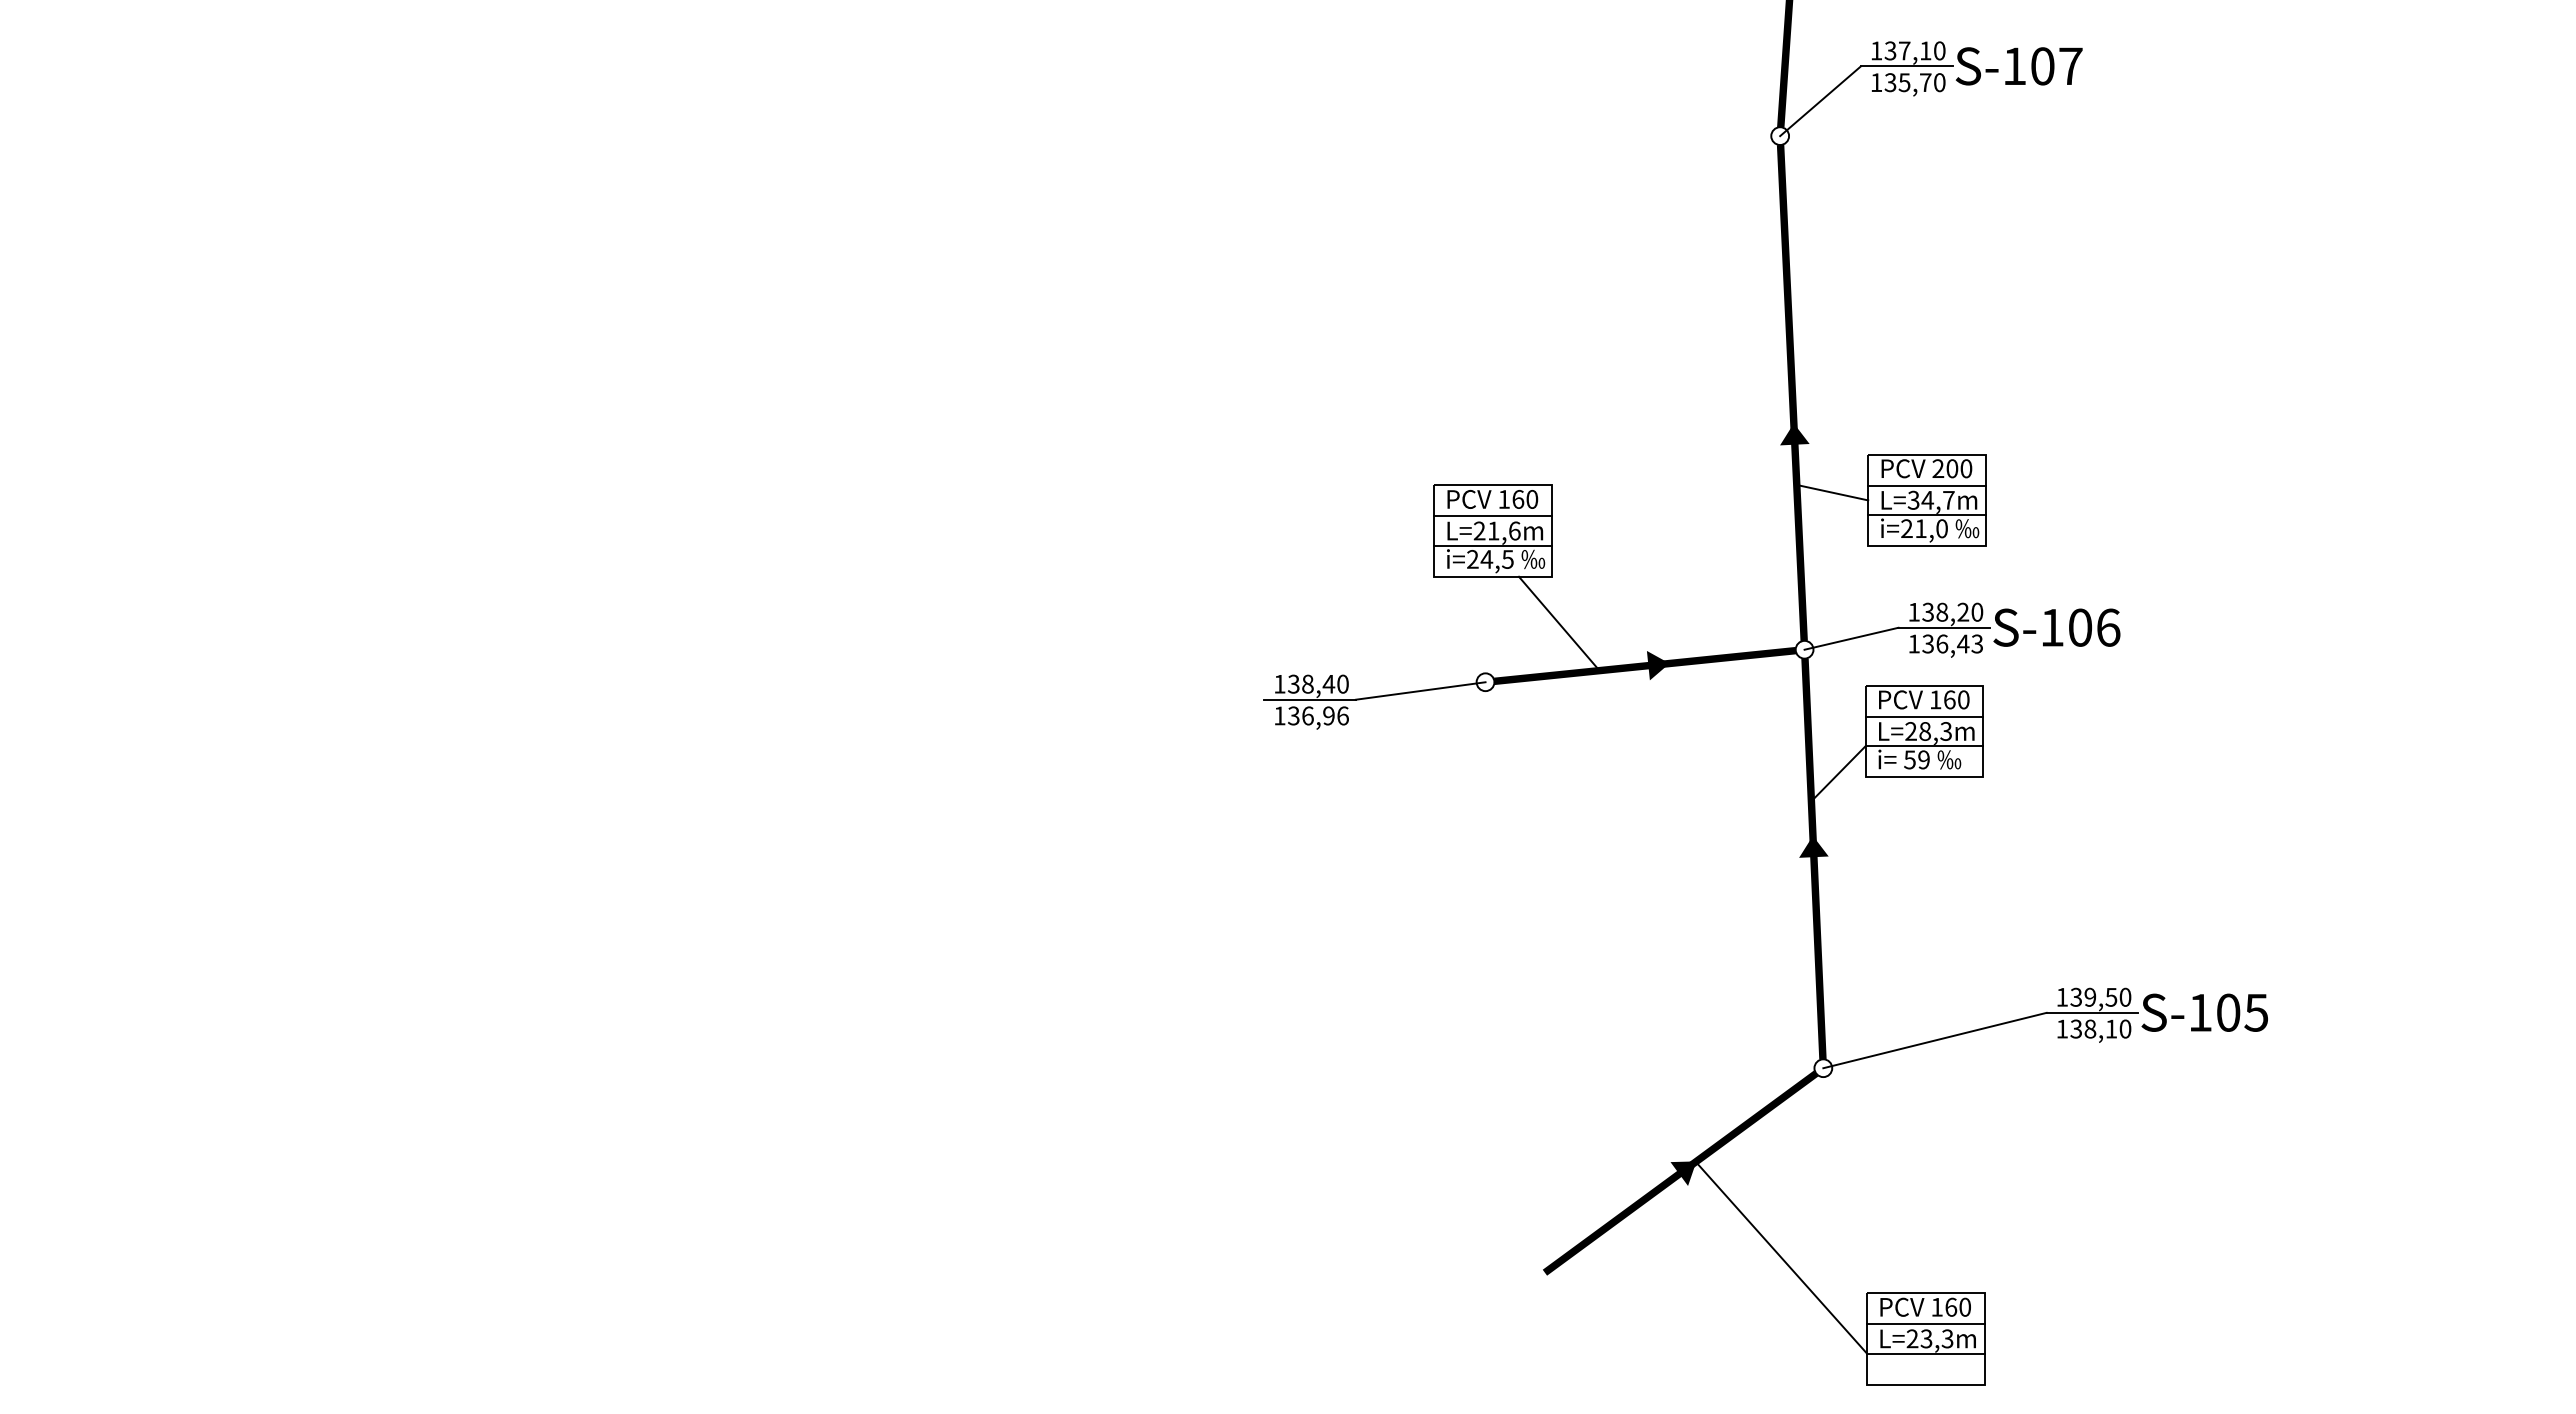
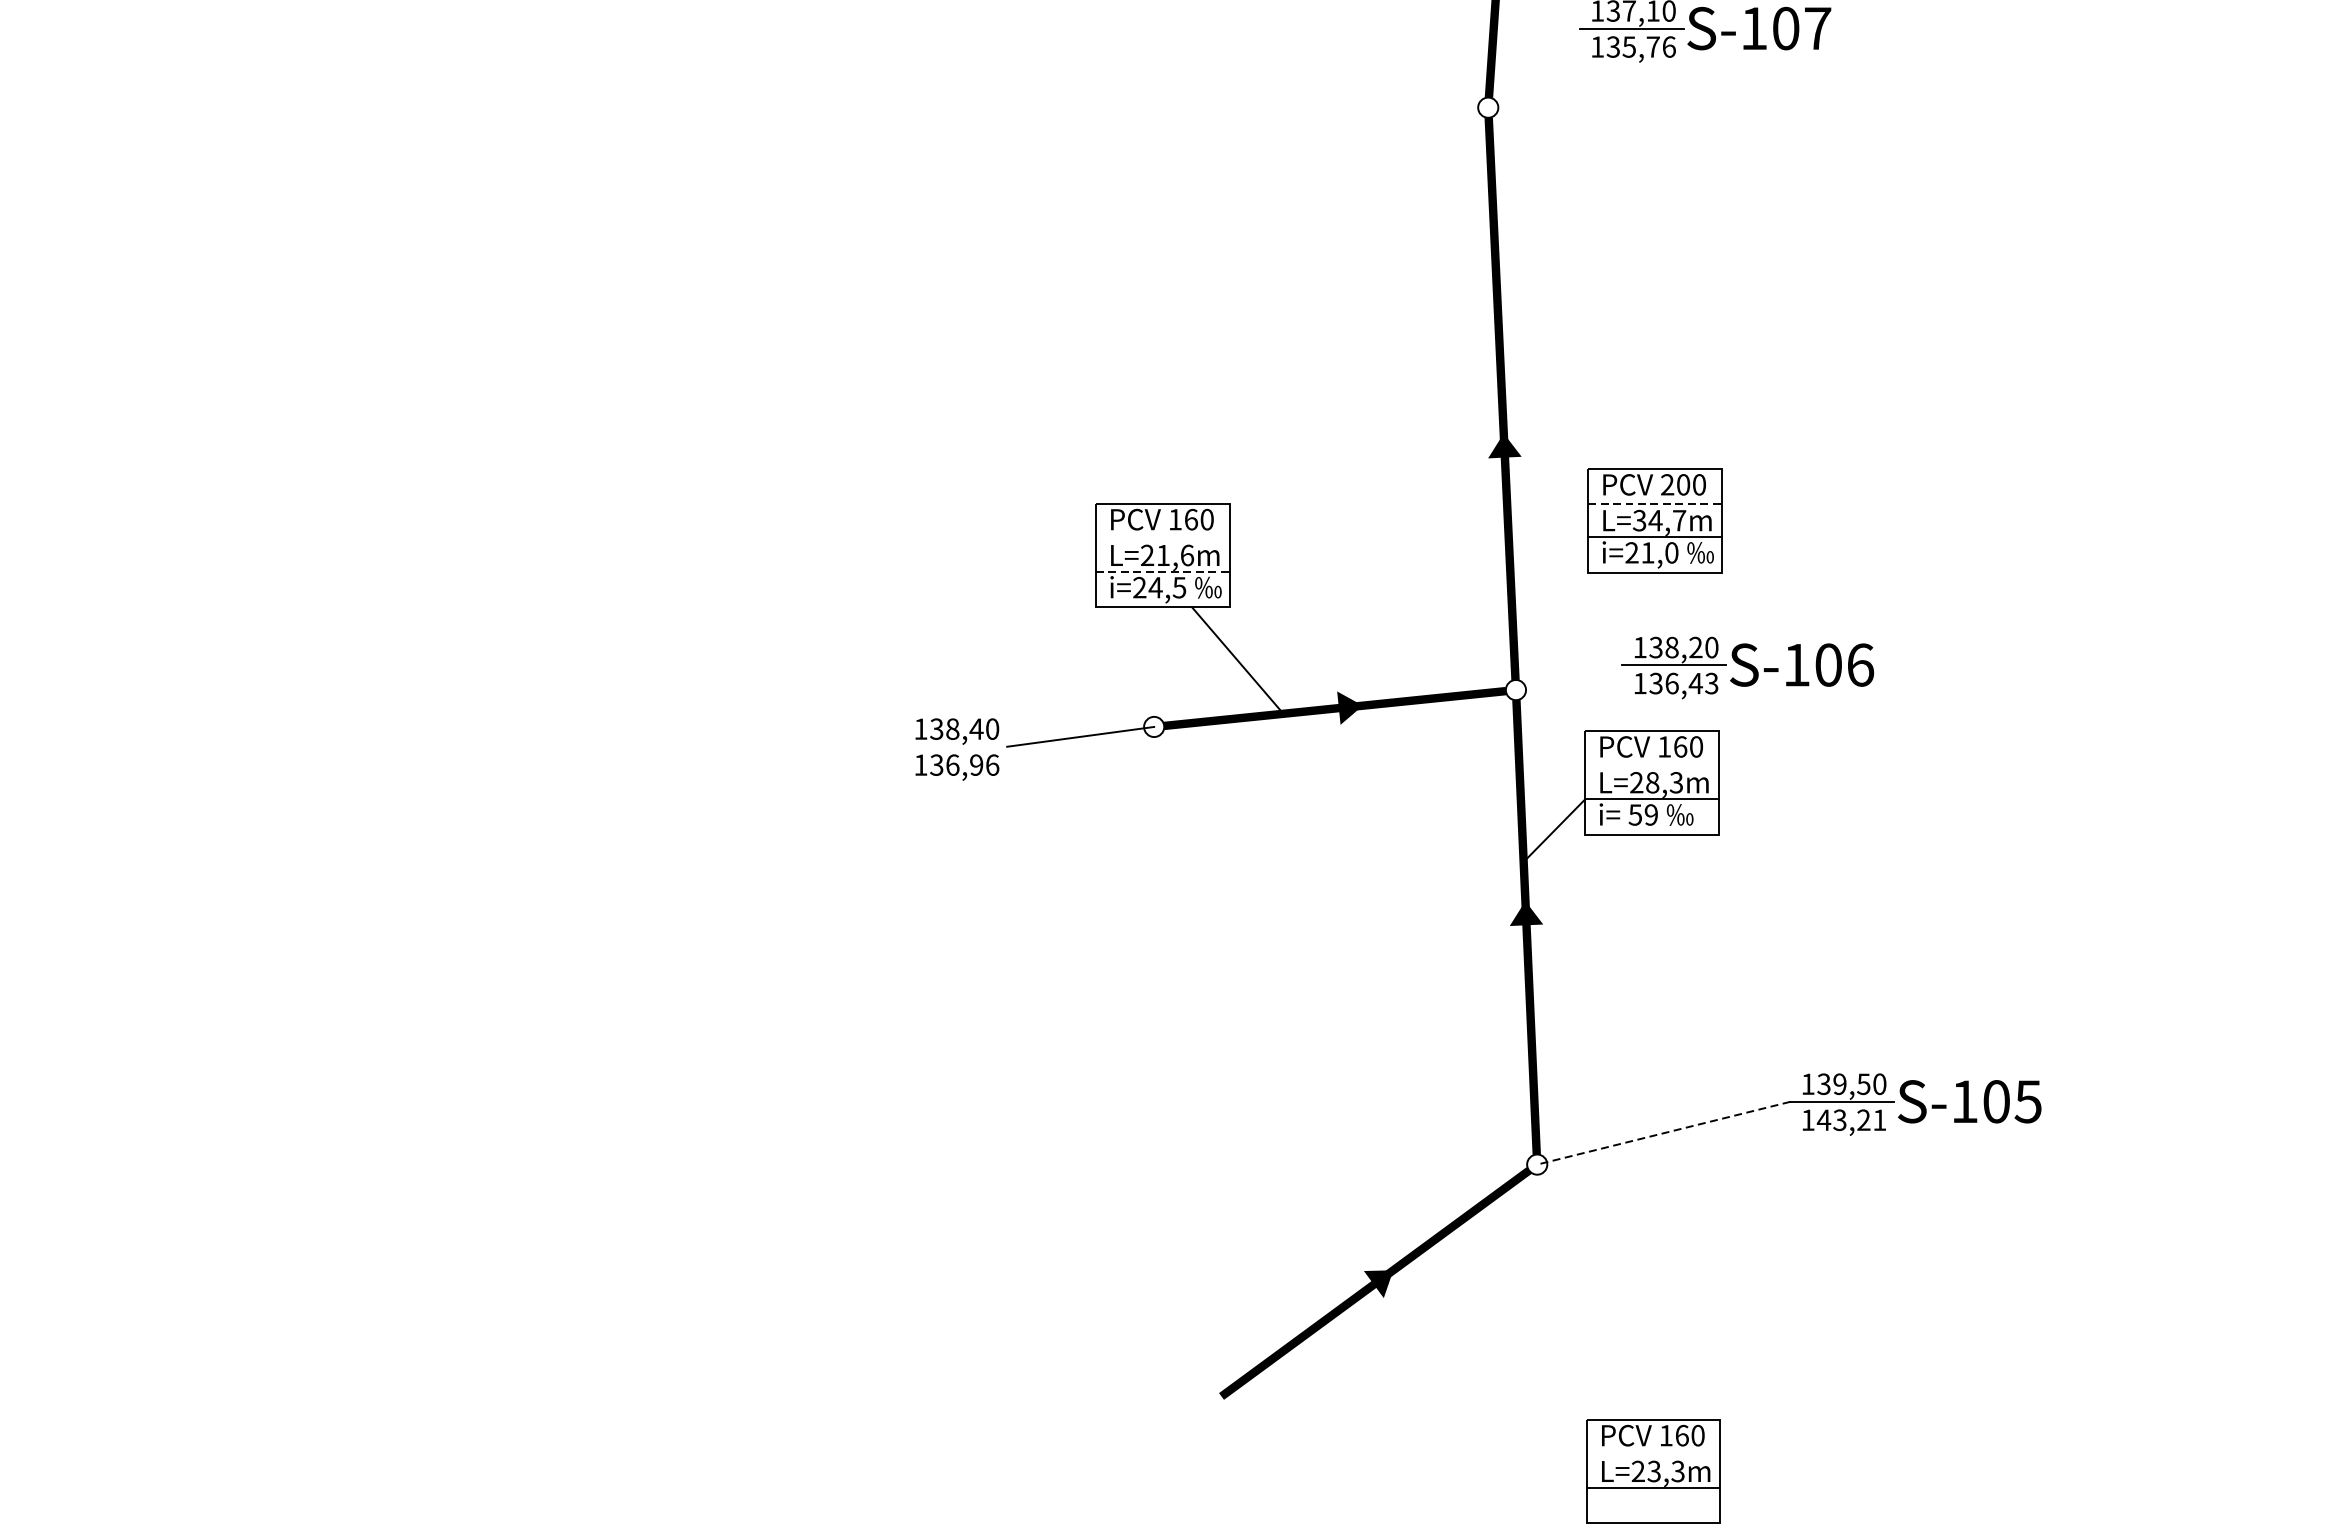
text: (1939, 82) -> (1668, 46), 135,70 -> 135,76
line: (1820, 101) -> (1533, 68), removed
line: (1927, 485) -> (1655, 503), solid -> dashed
line: (1832, 492) -> (1547, 511), removed
line: (1493, 516) -> (1163, 539), removed
line: (1493, 545) -> (1163, 571), solid -> dashed
line: (1851, 638) -> (1569, 677), removed
line: (1309, 699) -> (954, 746), removed
line: (1924, 716) -> (1651, 765), removed
text: (2100, 1028) -> (1851, 1119), 138,10 -> 143,21
line: (1934, 1040) -> (1663, 1133), solid -> dashed
line: (1781, 1257) -> (1489, 1379), removed
line: (1925, 1324) -> (1653, 1455), removed

